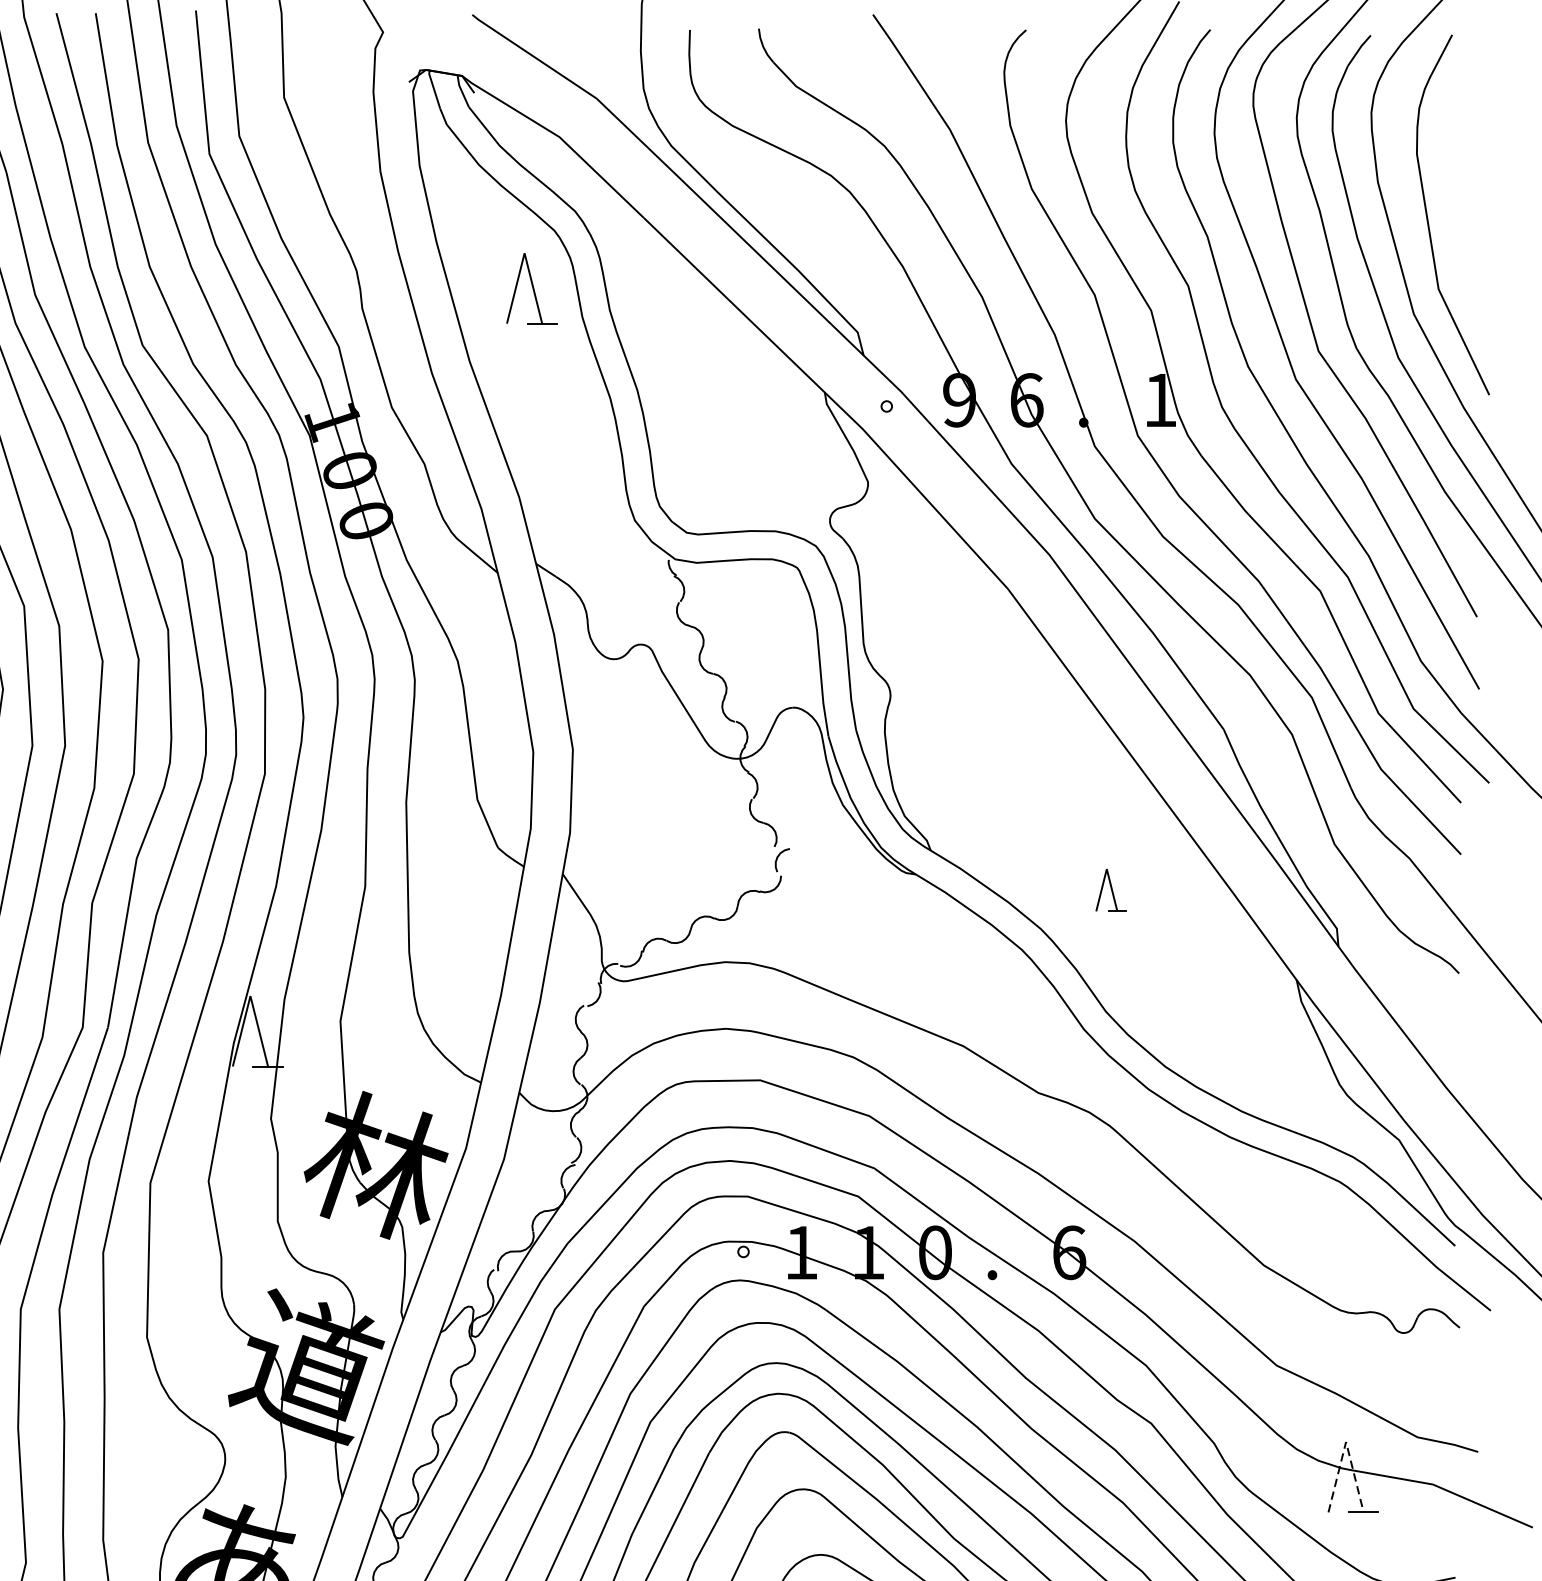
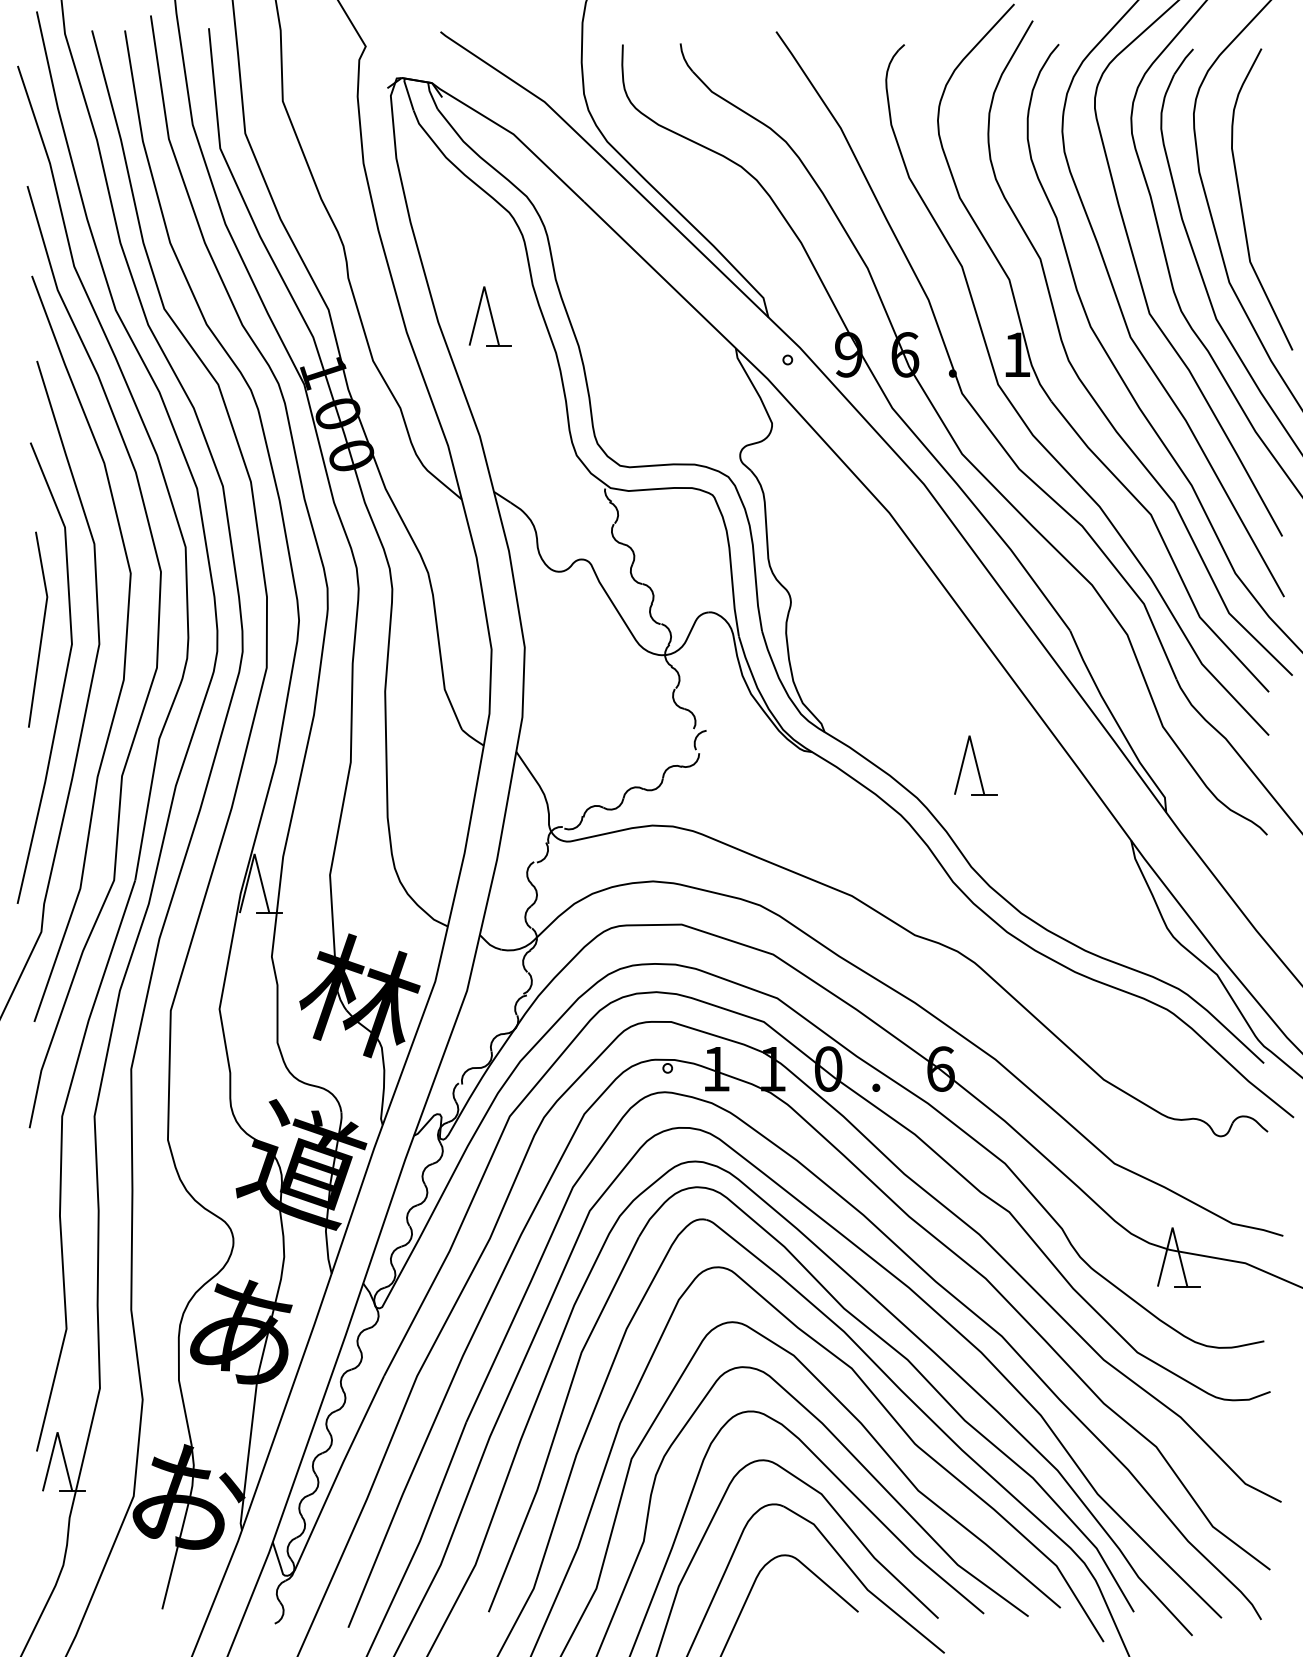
part: (530, 288) -> (489, 316), moved
part: (1110, 890) -> (975, 765), size x1.67
line: (1345, 1441) -> (1172, 1227), dashed -> solid

